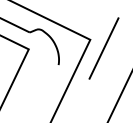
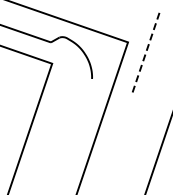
line: (103, 48) -> (146, 51), solid -> dashed

